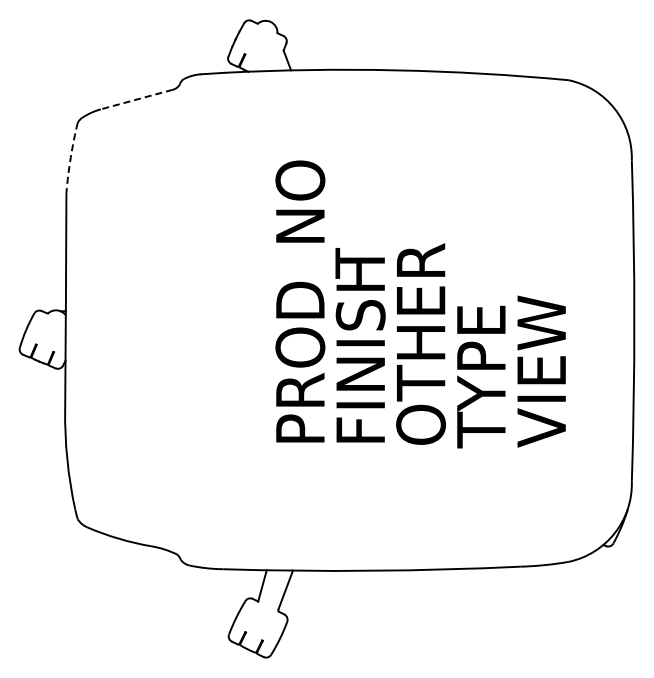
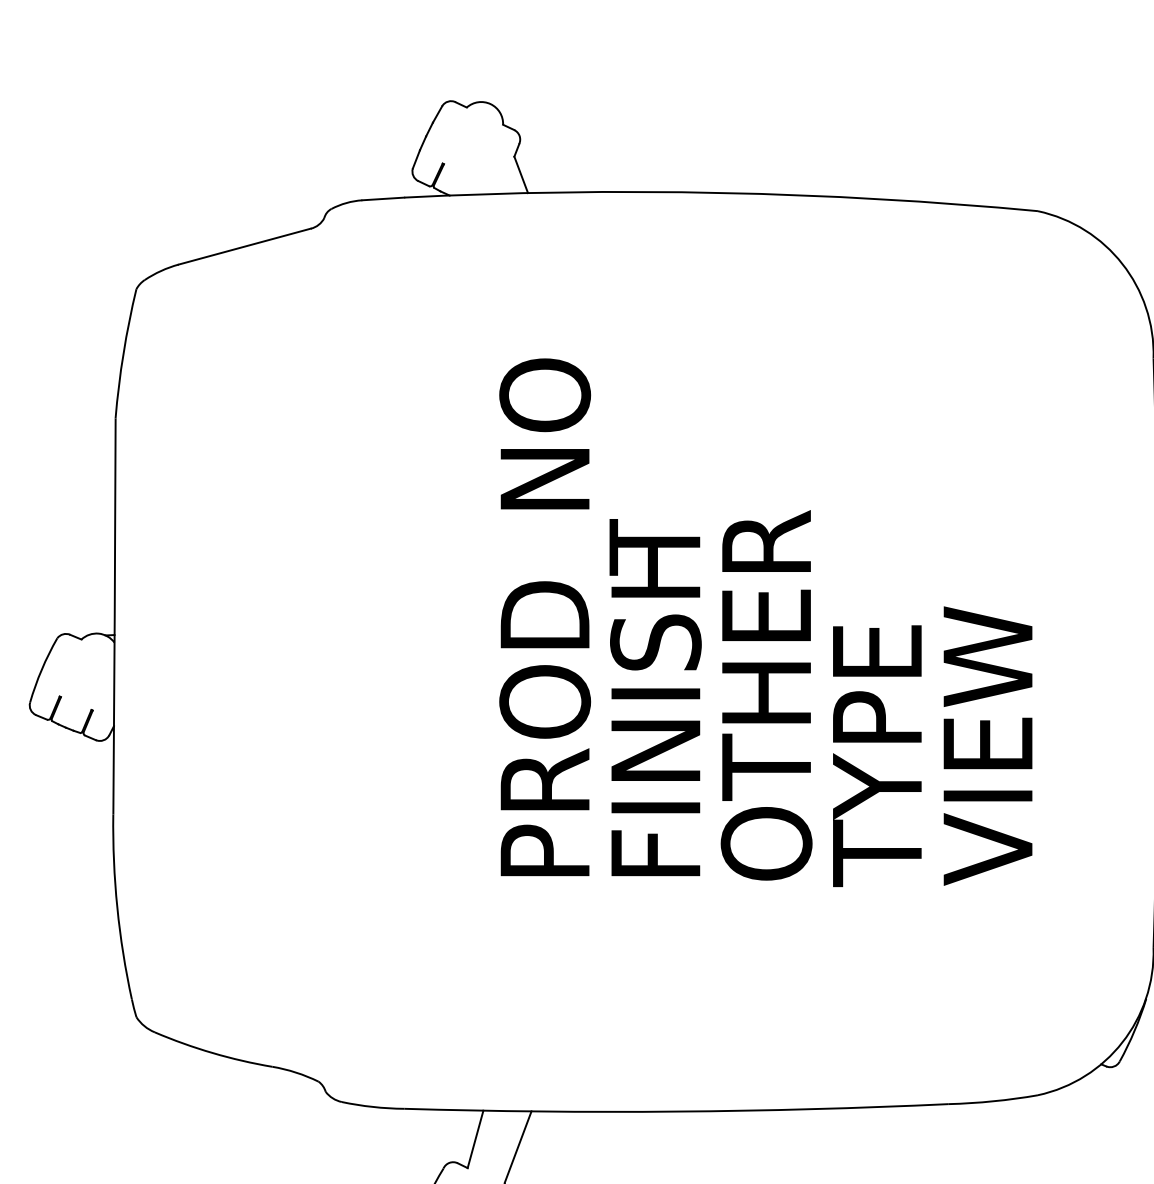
line: (136, 99) -> (244, 246), dashed -> solid
arc: (70, 157) -> (123, 352), dashed -> solid

